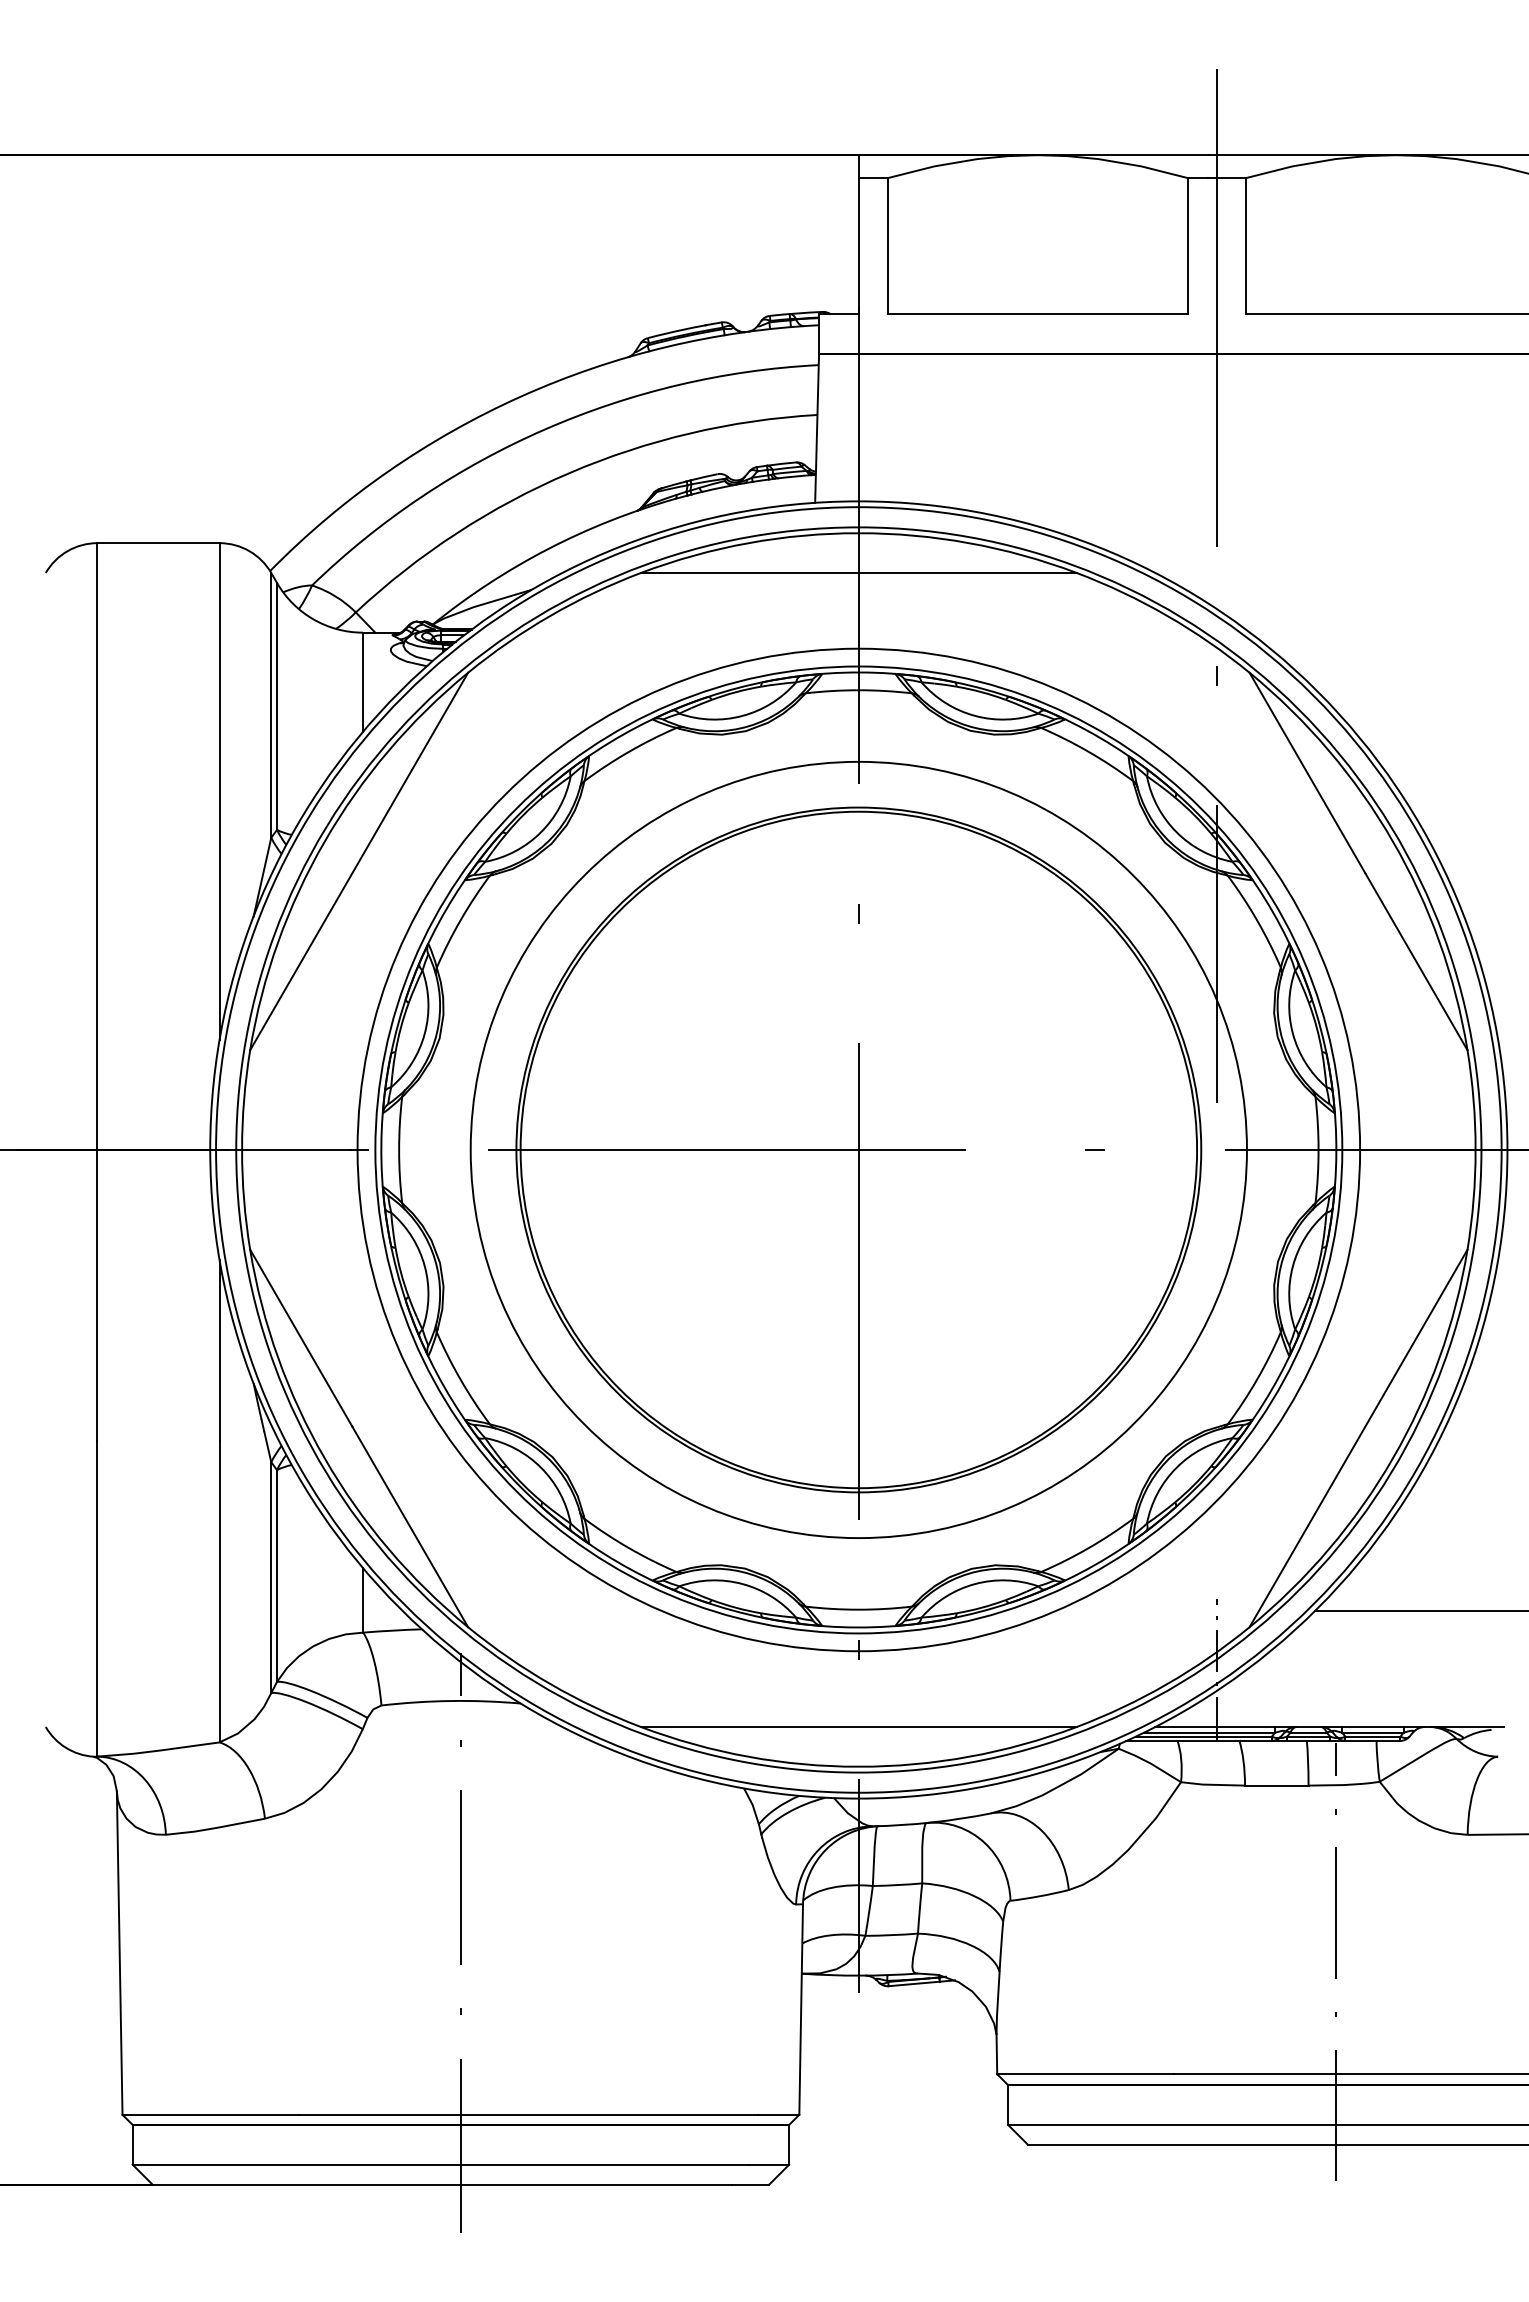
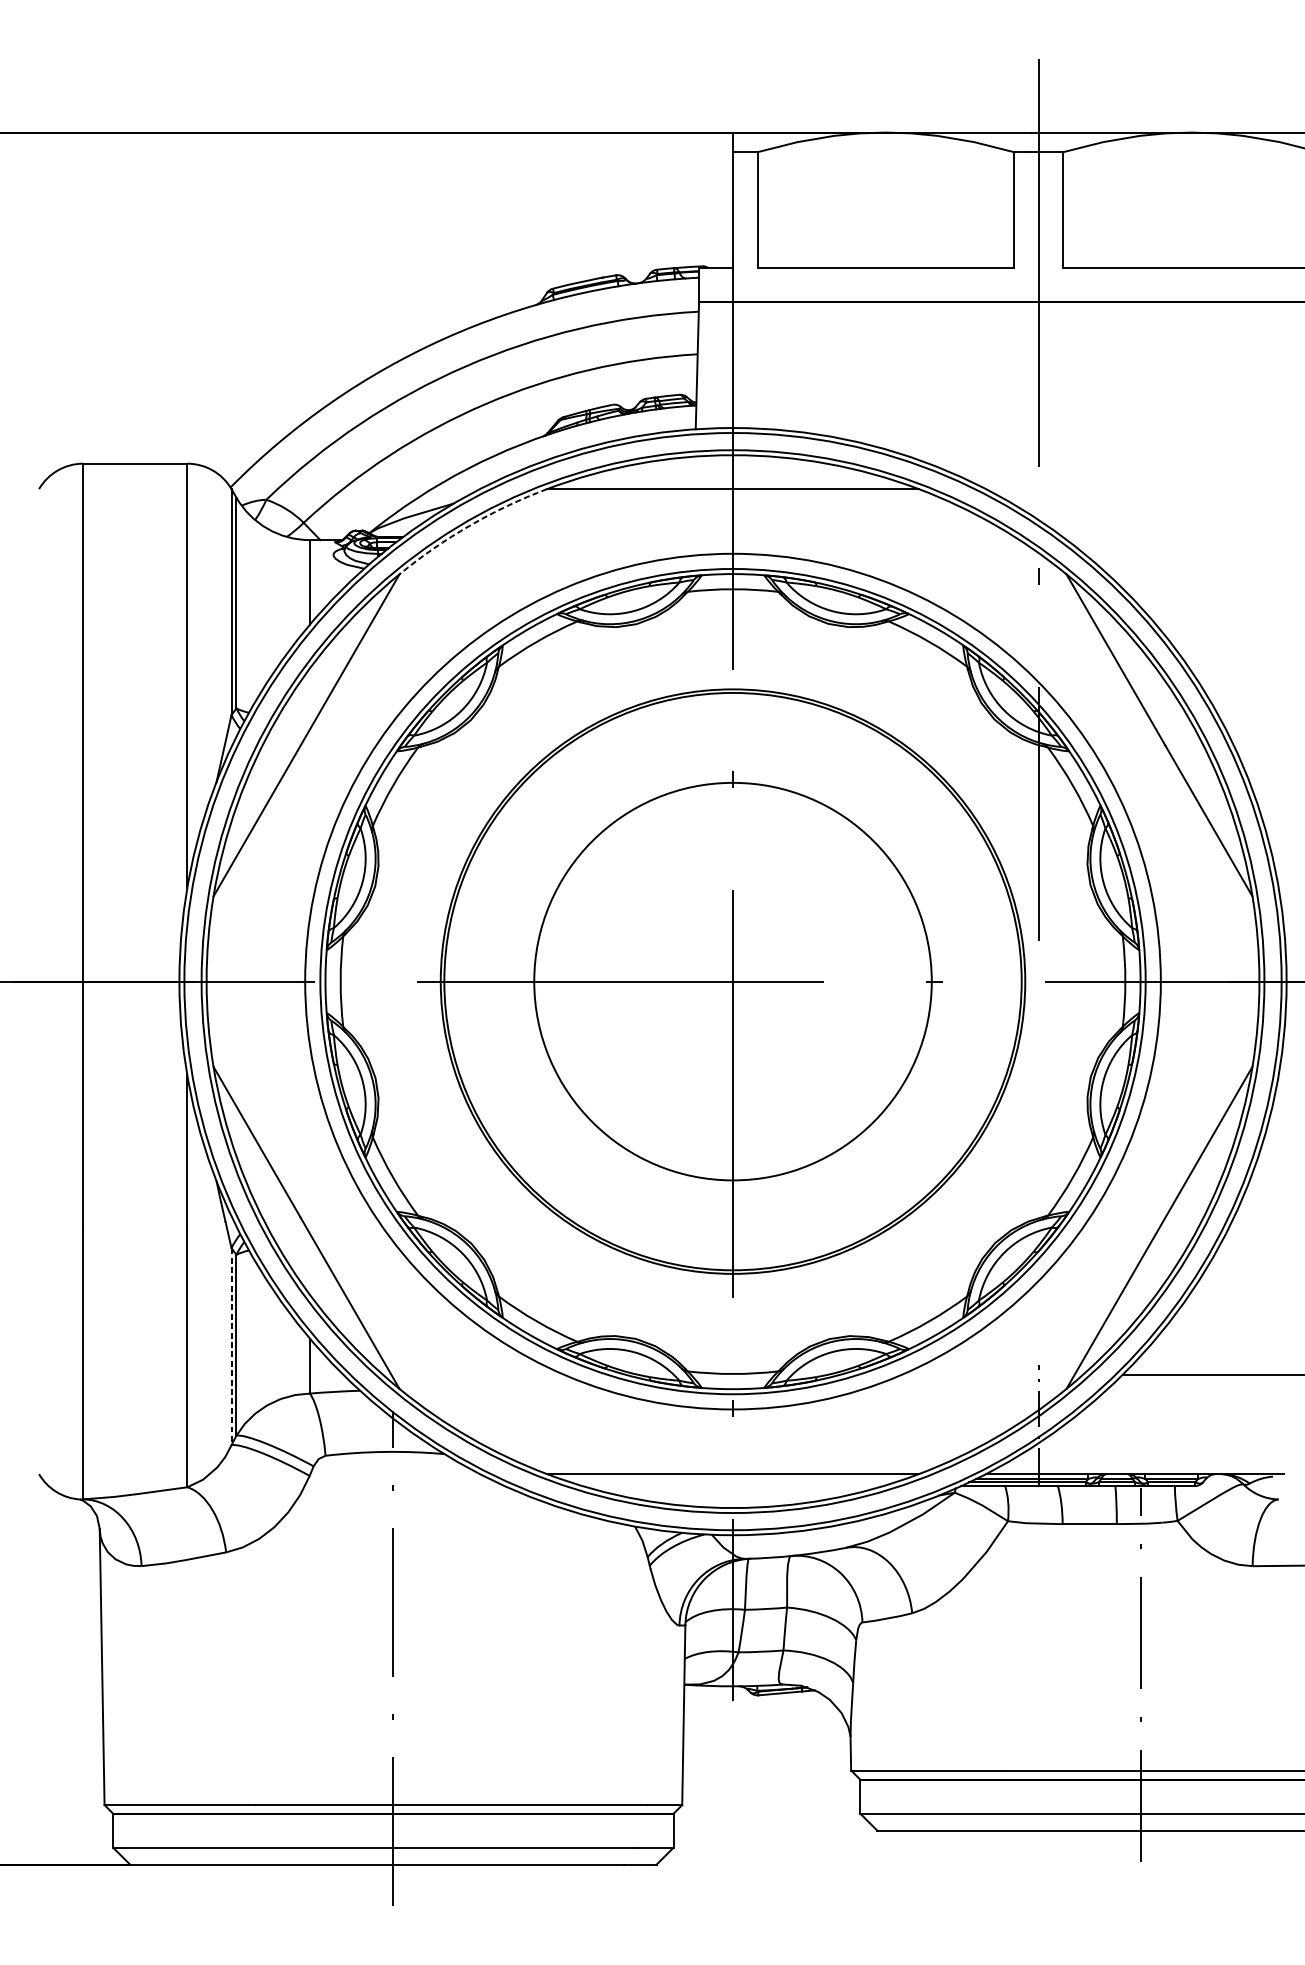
arc: (550, 615) -> (469, 525), solid -> dashed
circle: (858, 1149) -> (732, 981), size x0.6
line: (271, 1578) -> (231, 1347), solid -> dashed

